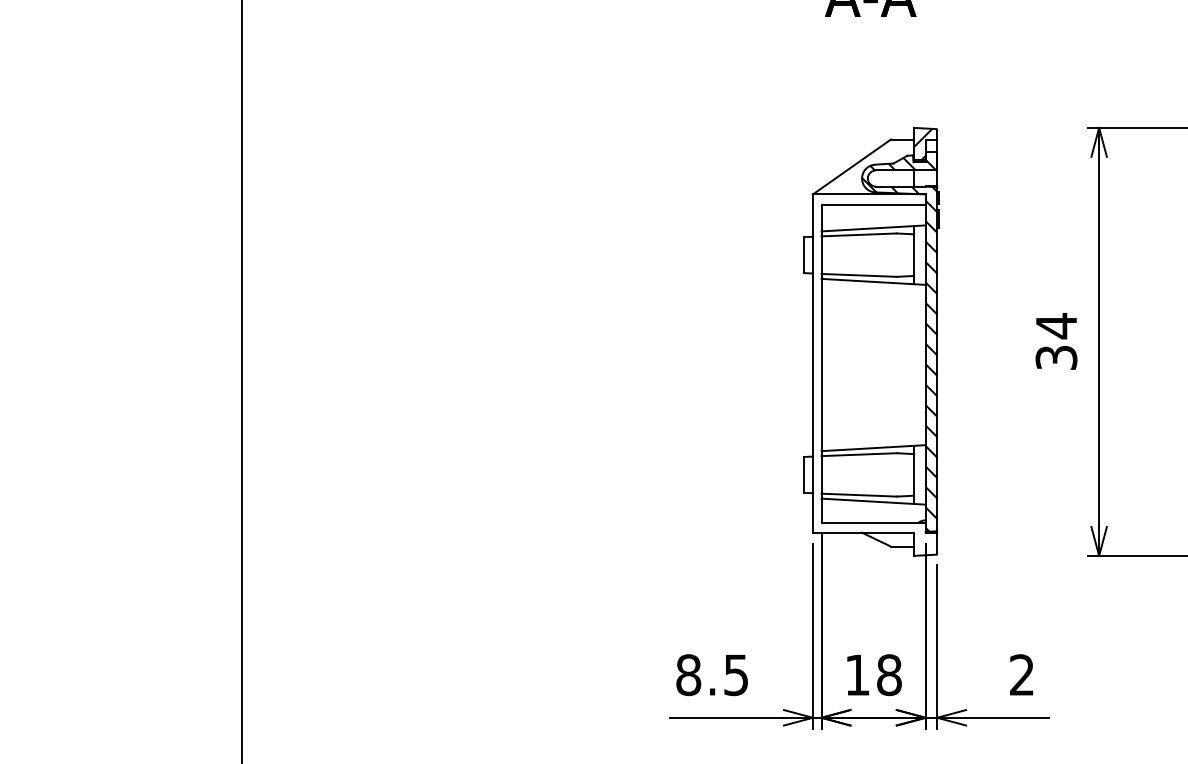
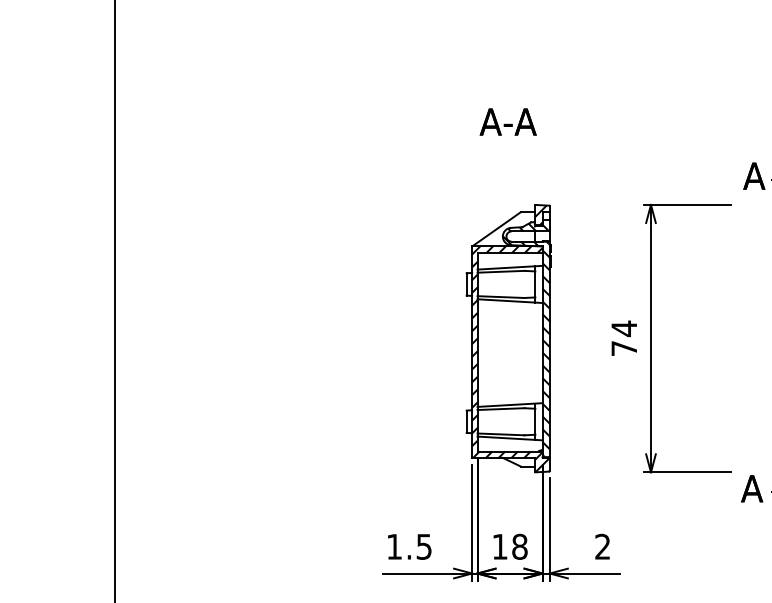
text: (1056, 357) -> (624, 348), 34 -> 74
hatch: (874, 375) -> (510, 359), added
text: (688, 674) -> (394, 546), 8.5 -> 1.5

